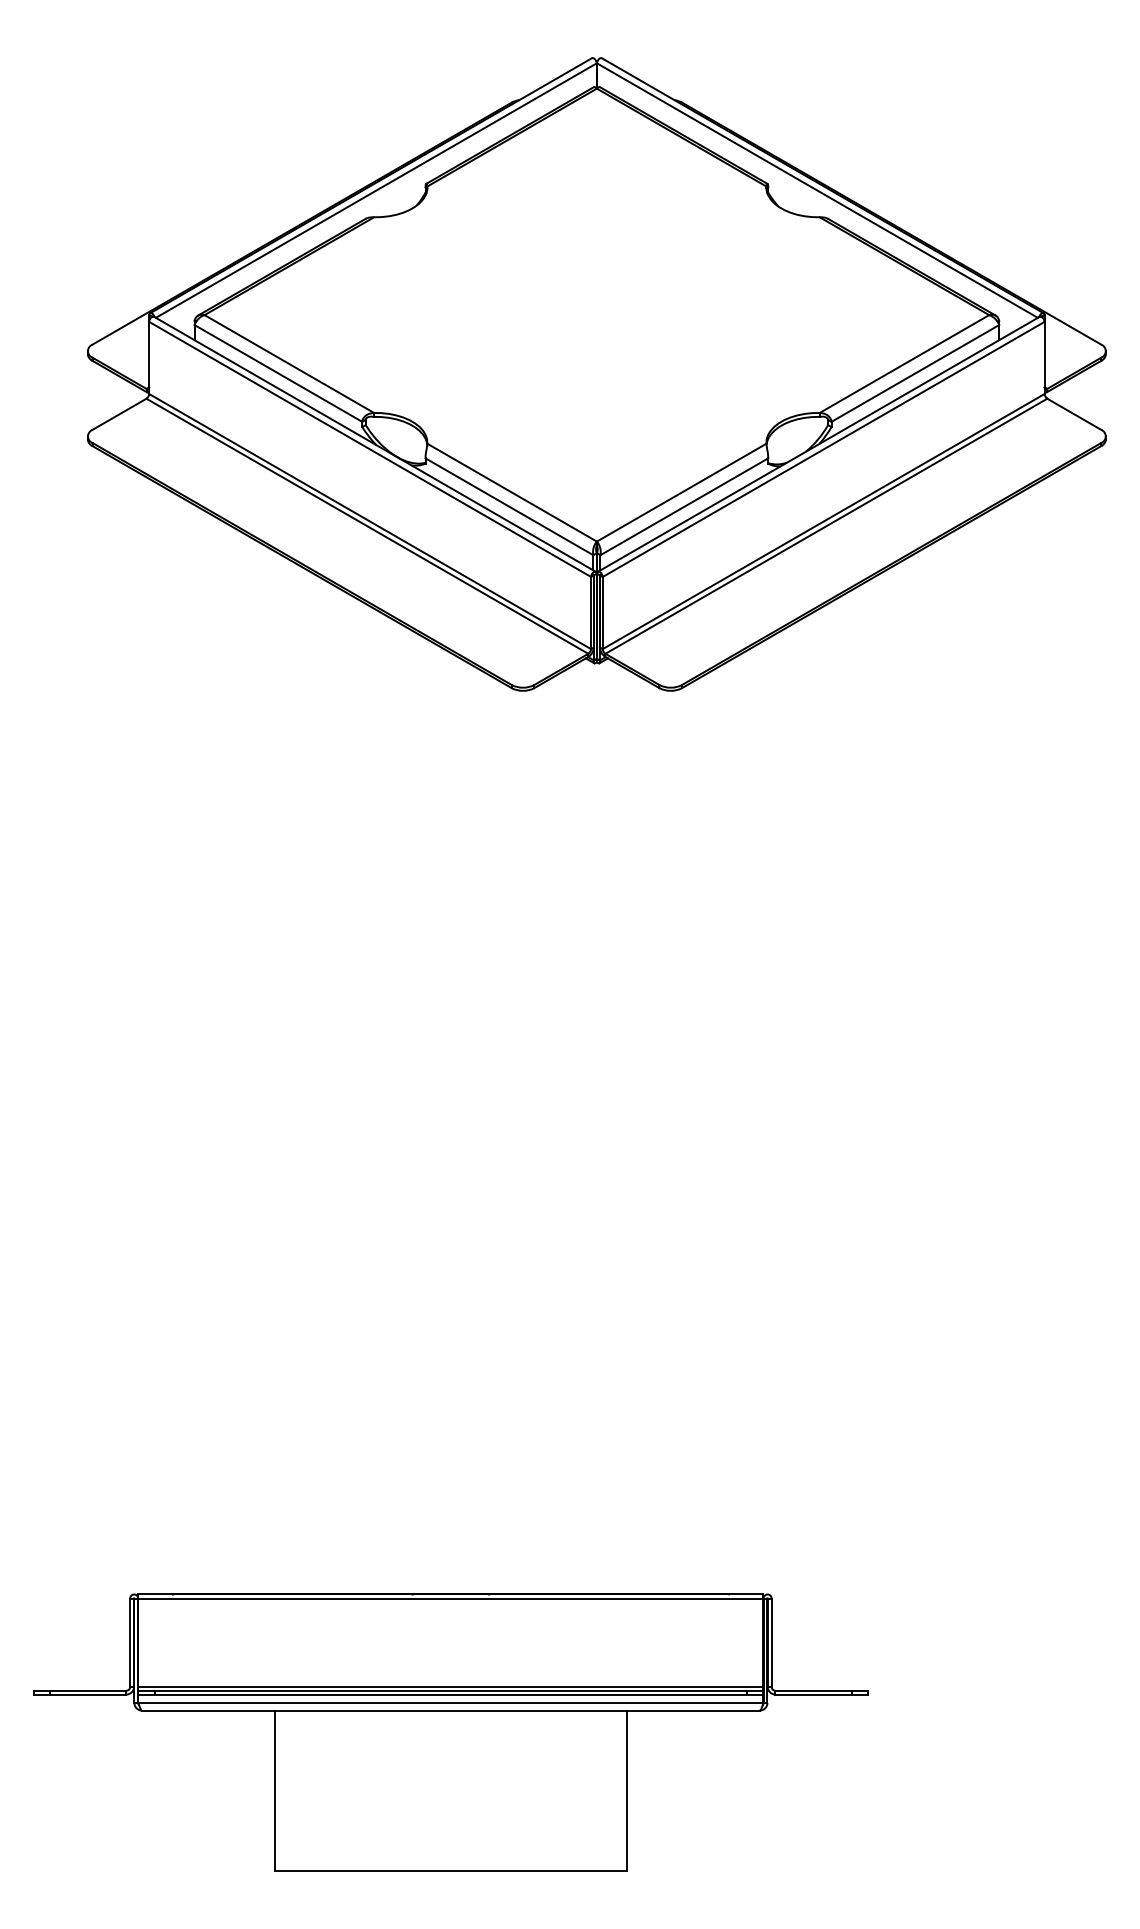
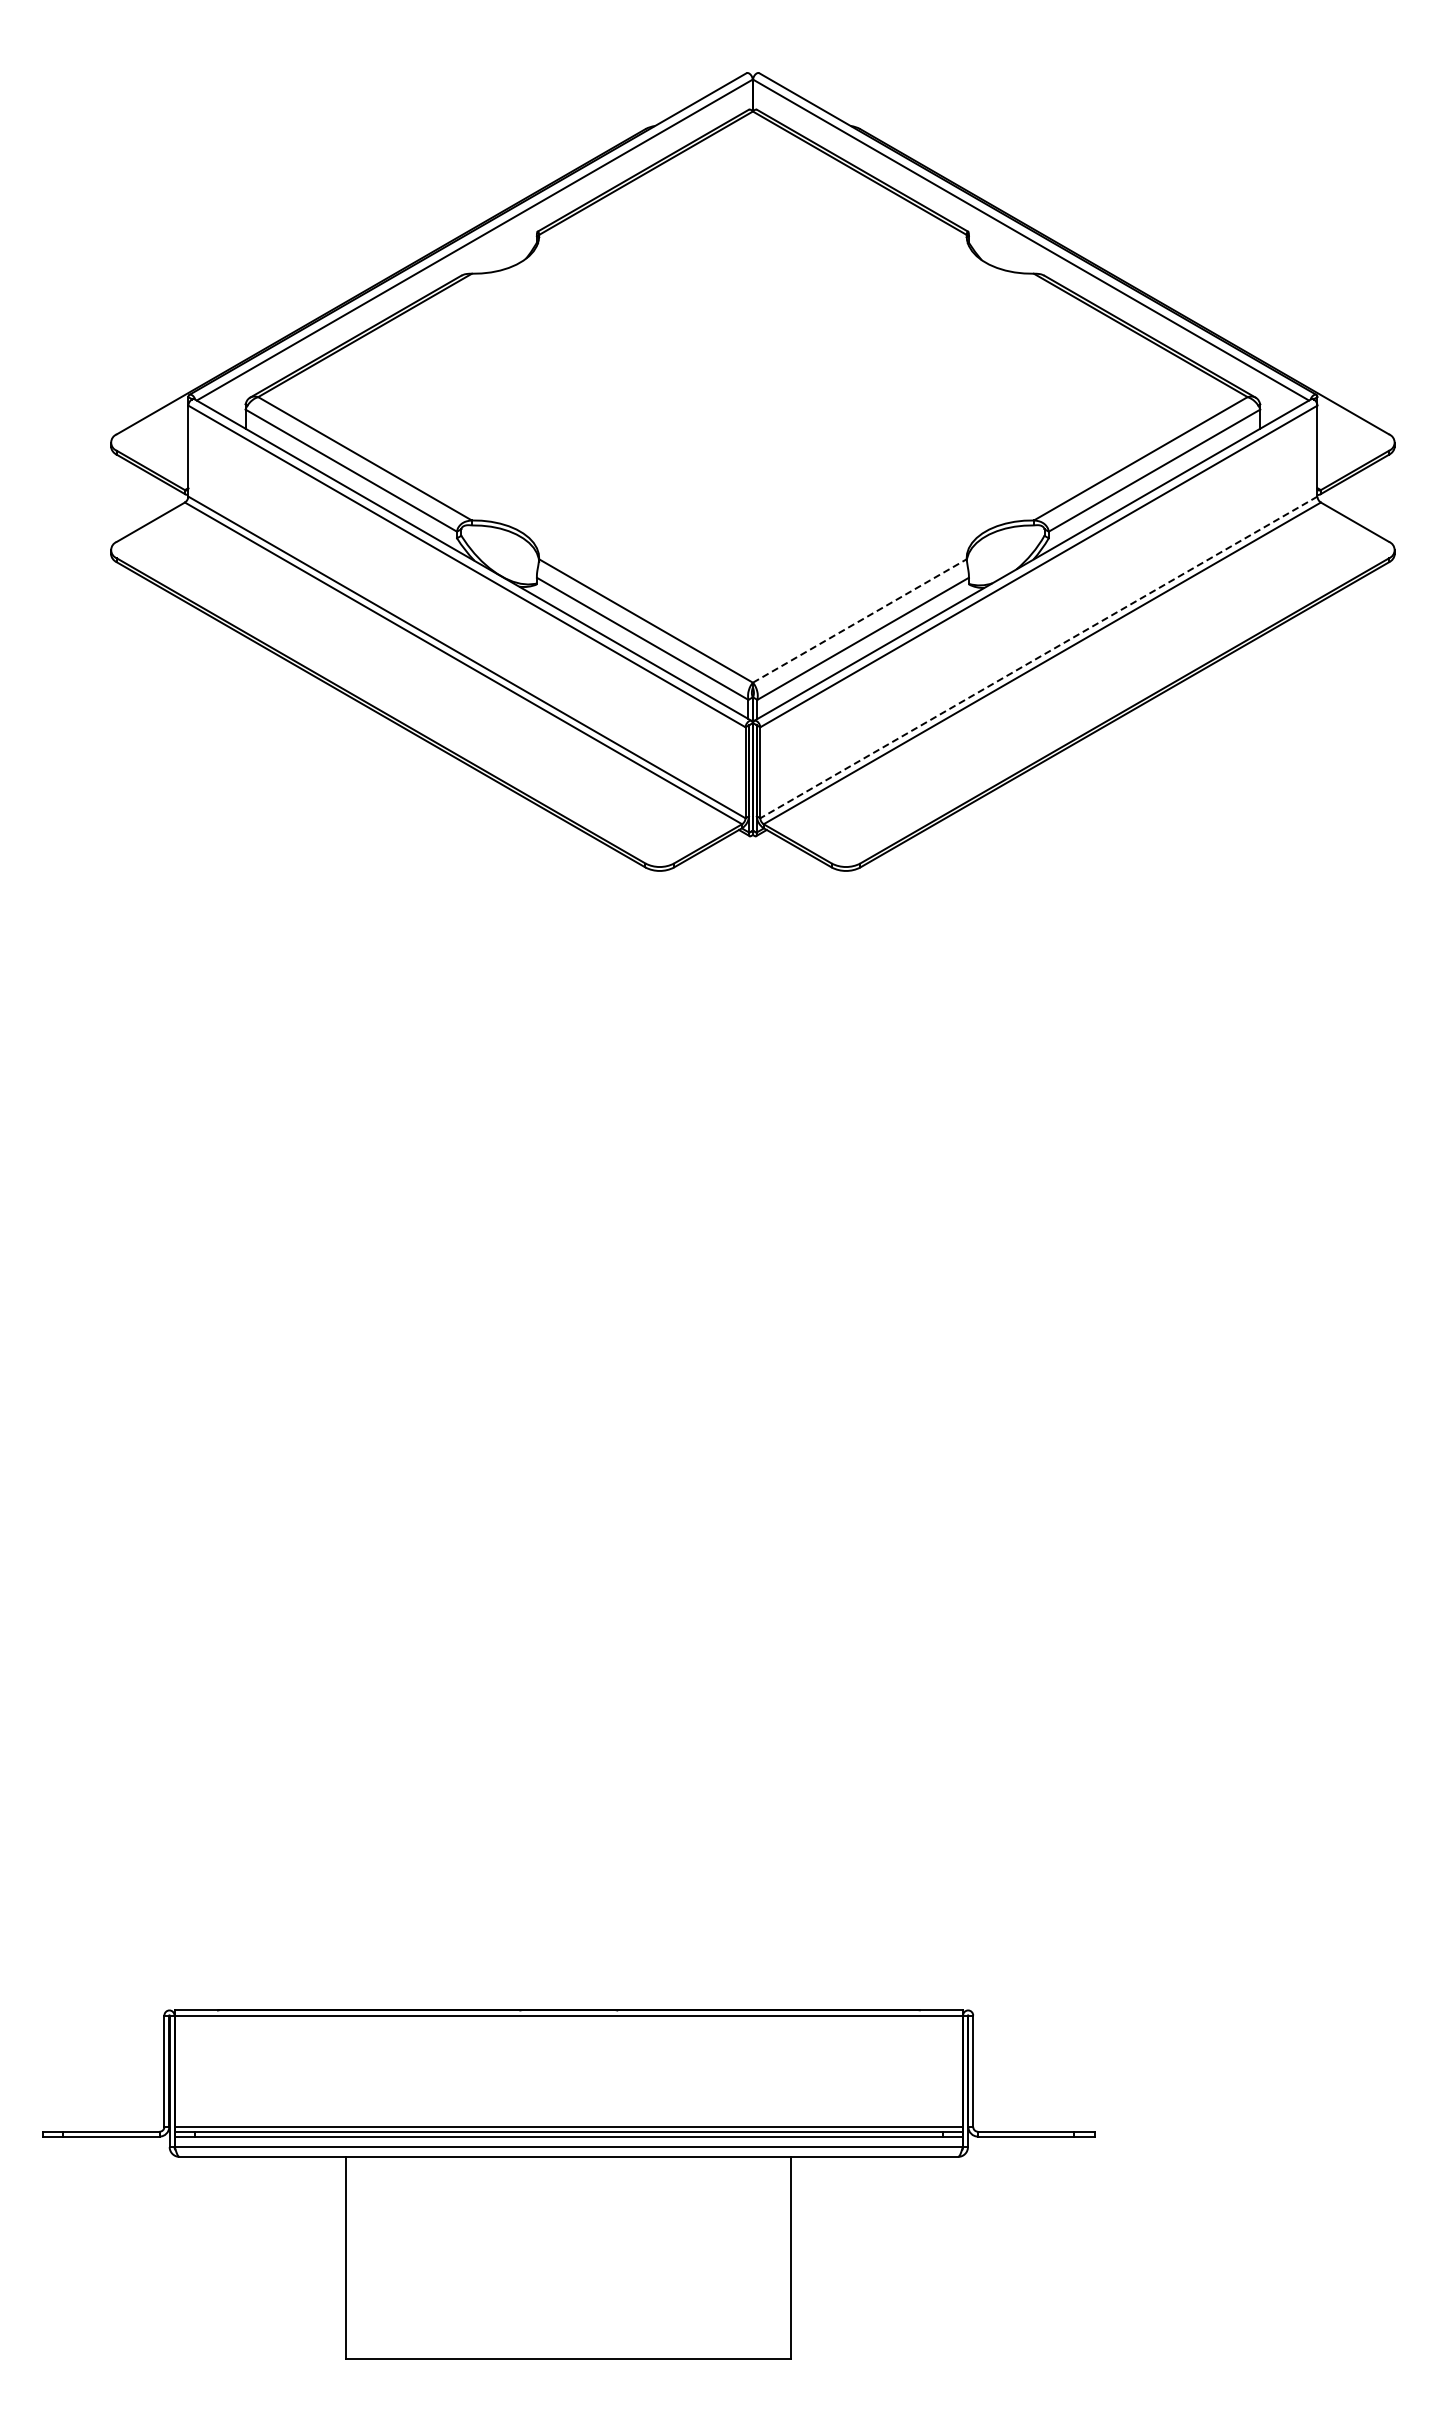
line: (682, 492) -> (860, 620), solid -> dashed
line: (823, 521) -> (1038, 657), solid -> dashed

